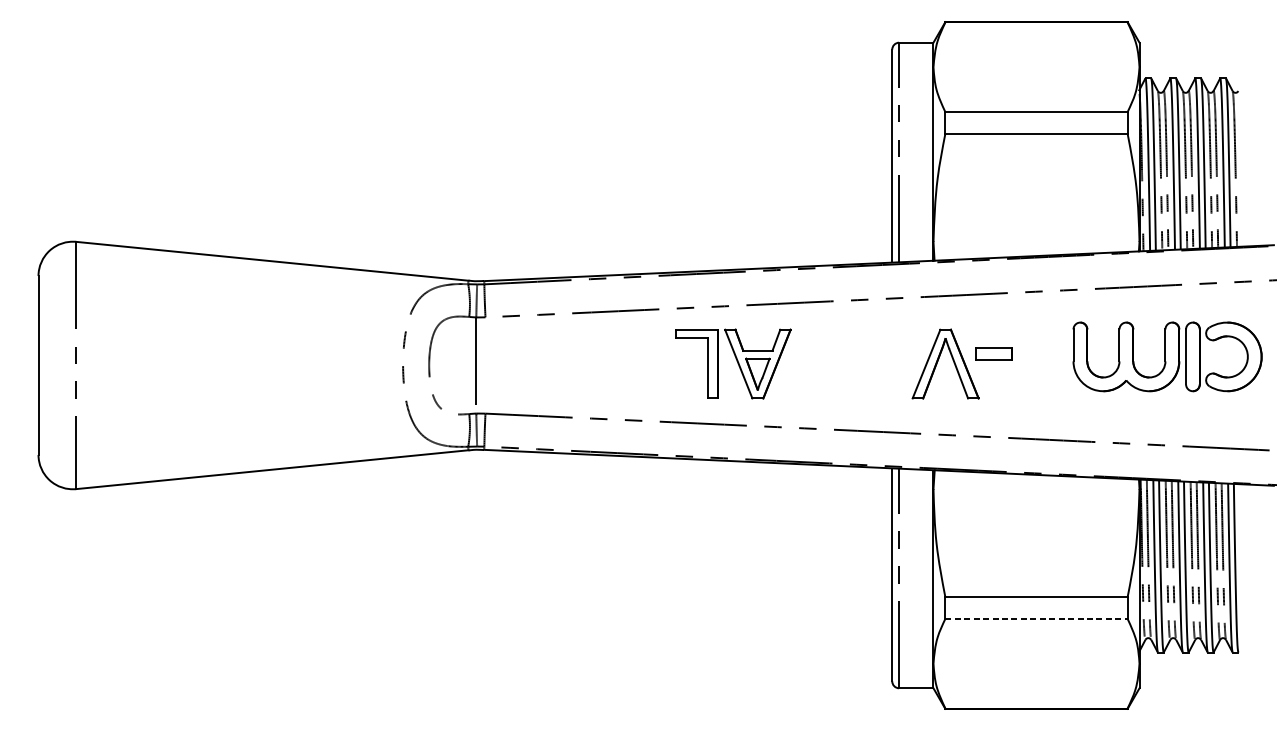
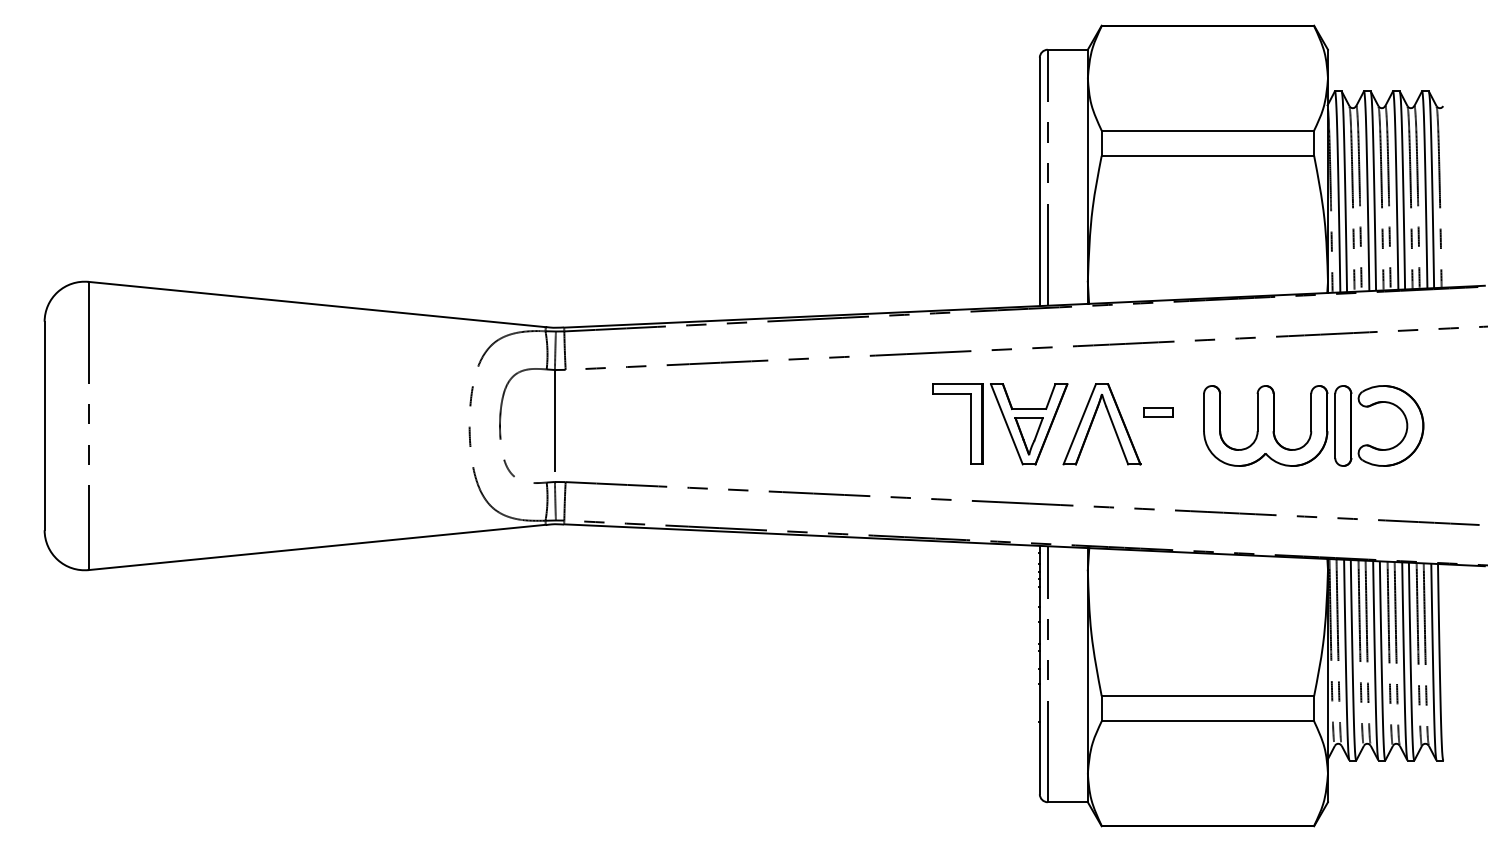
part: (994, 353) -> (1158, 412), size x0.71
part: (1167, 356) -> (1313, 425), moved
part: (733, 364) -> (1000, 424), moved
line: (1036, 619) -> (1208, 721), dashed -> solid

